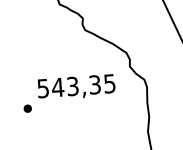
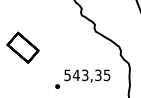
text: (68, 92) -> (82, 78), moved

